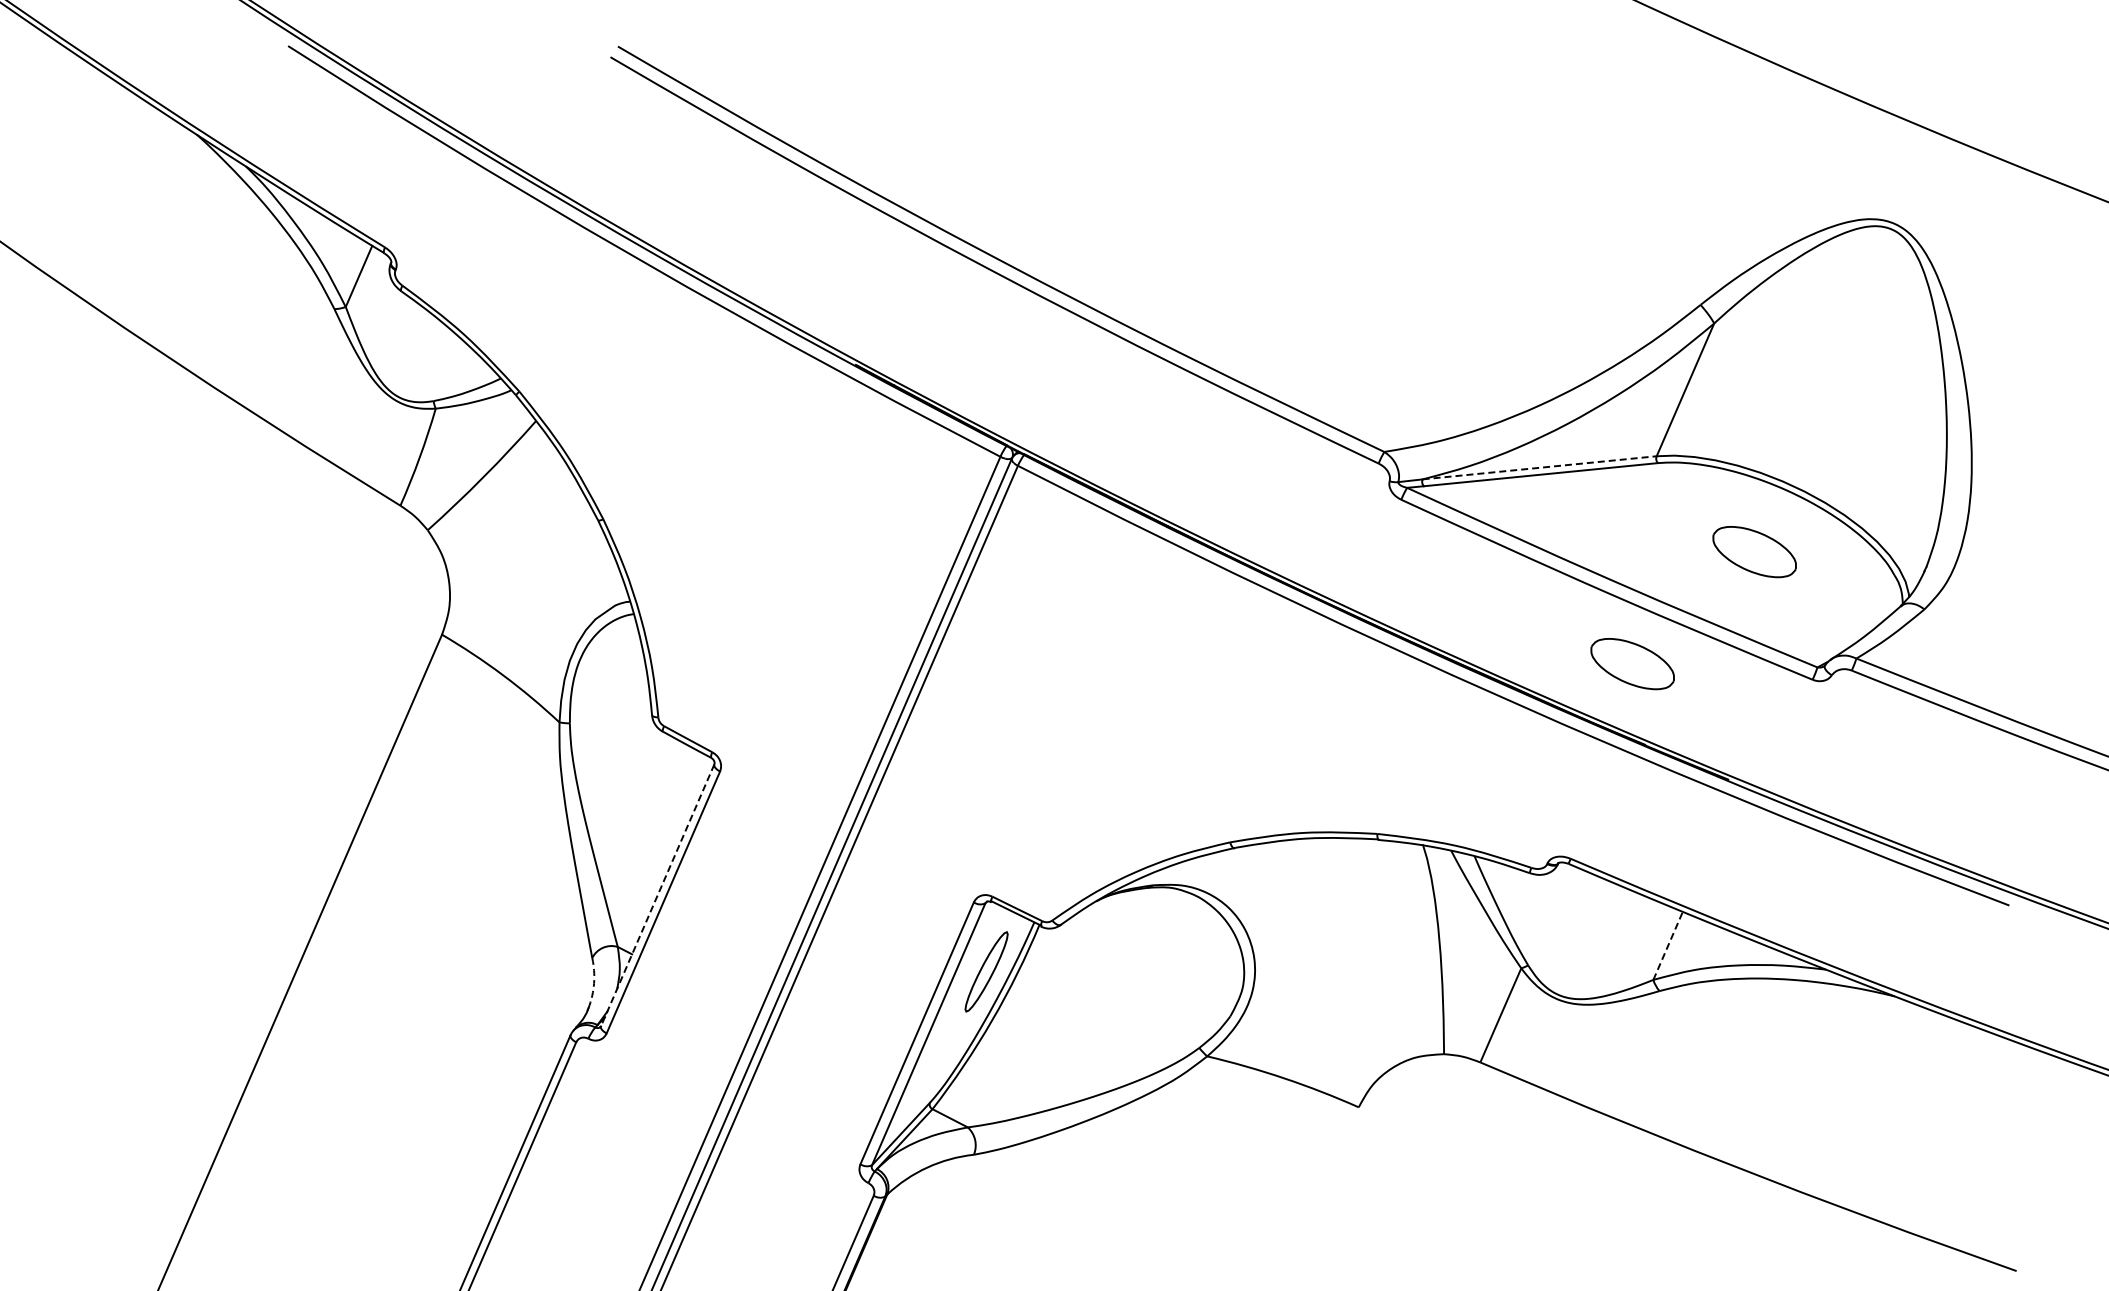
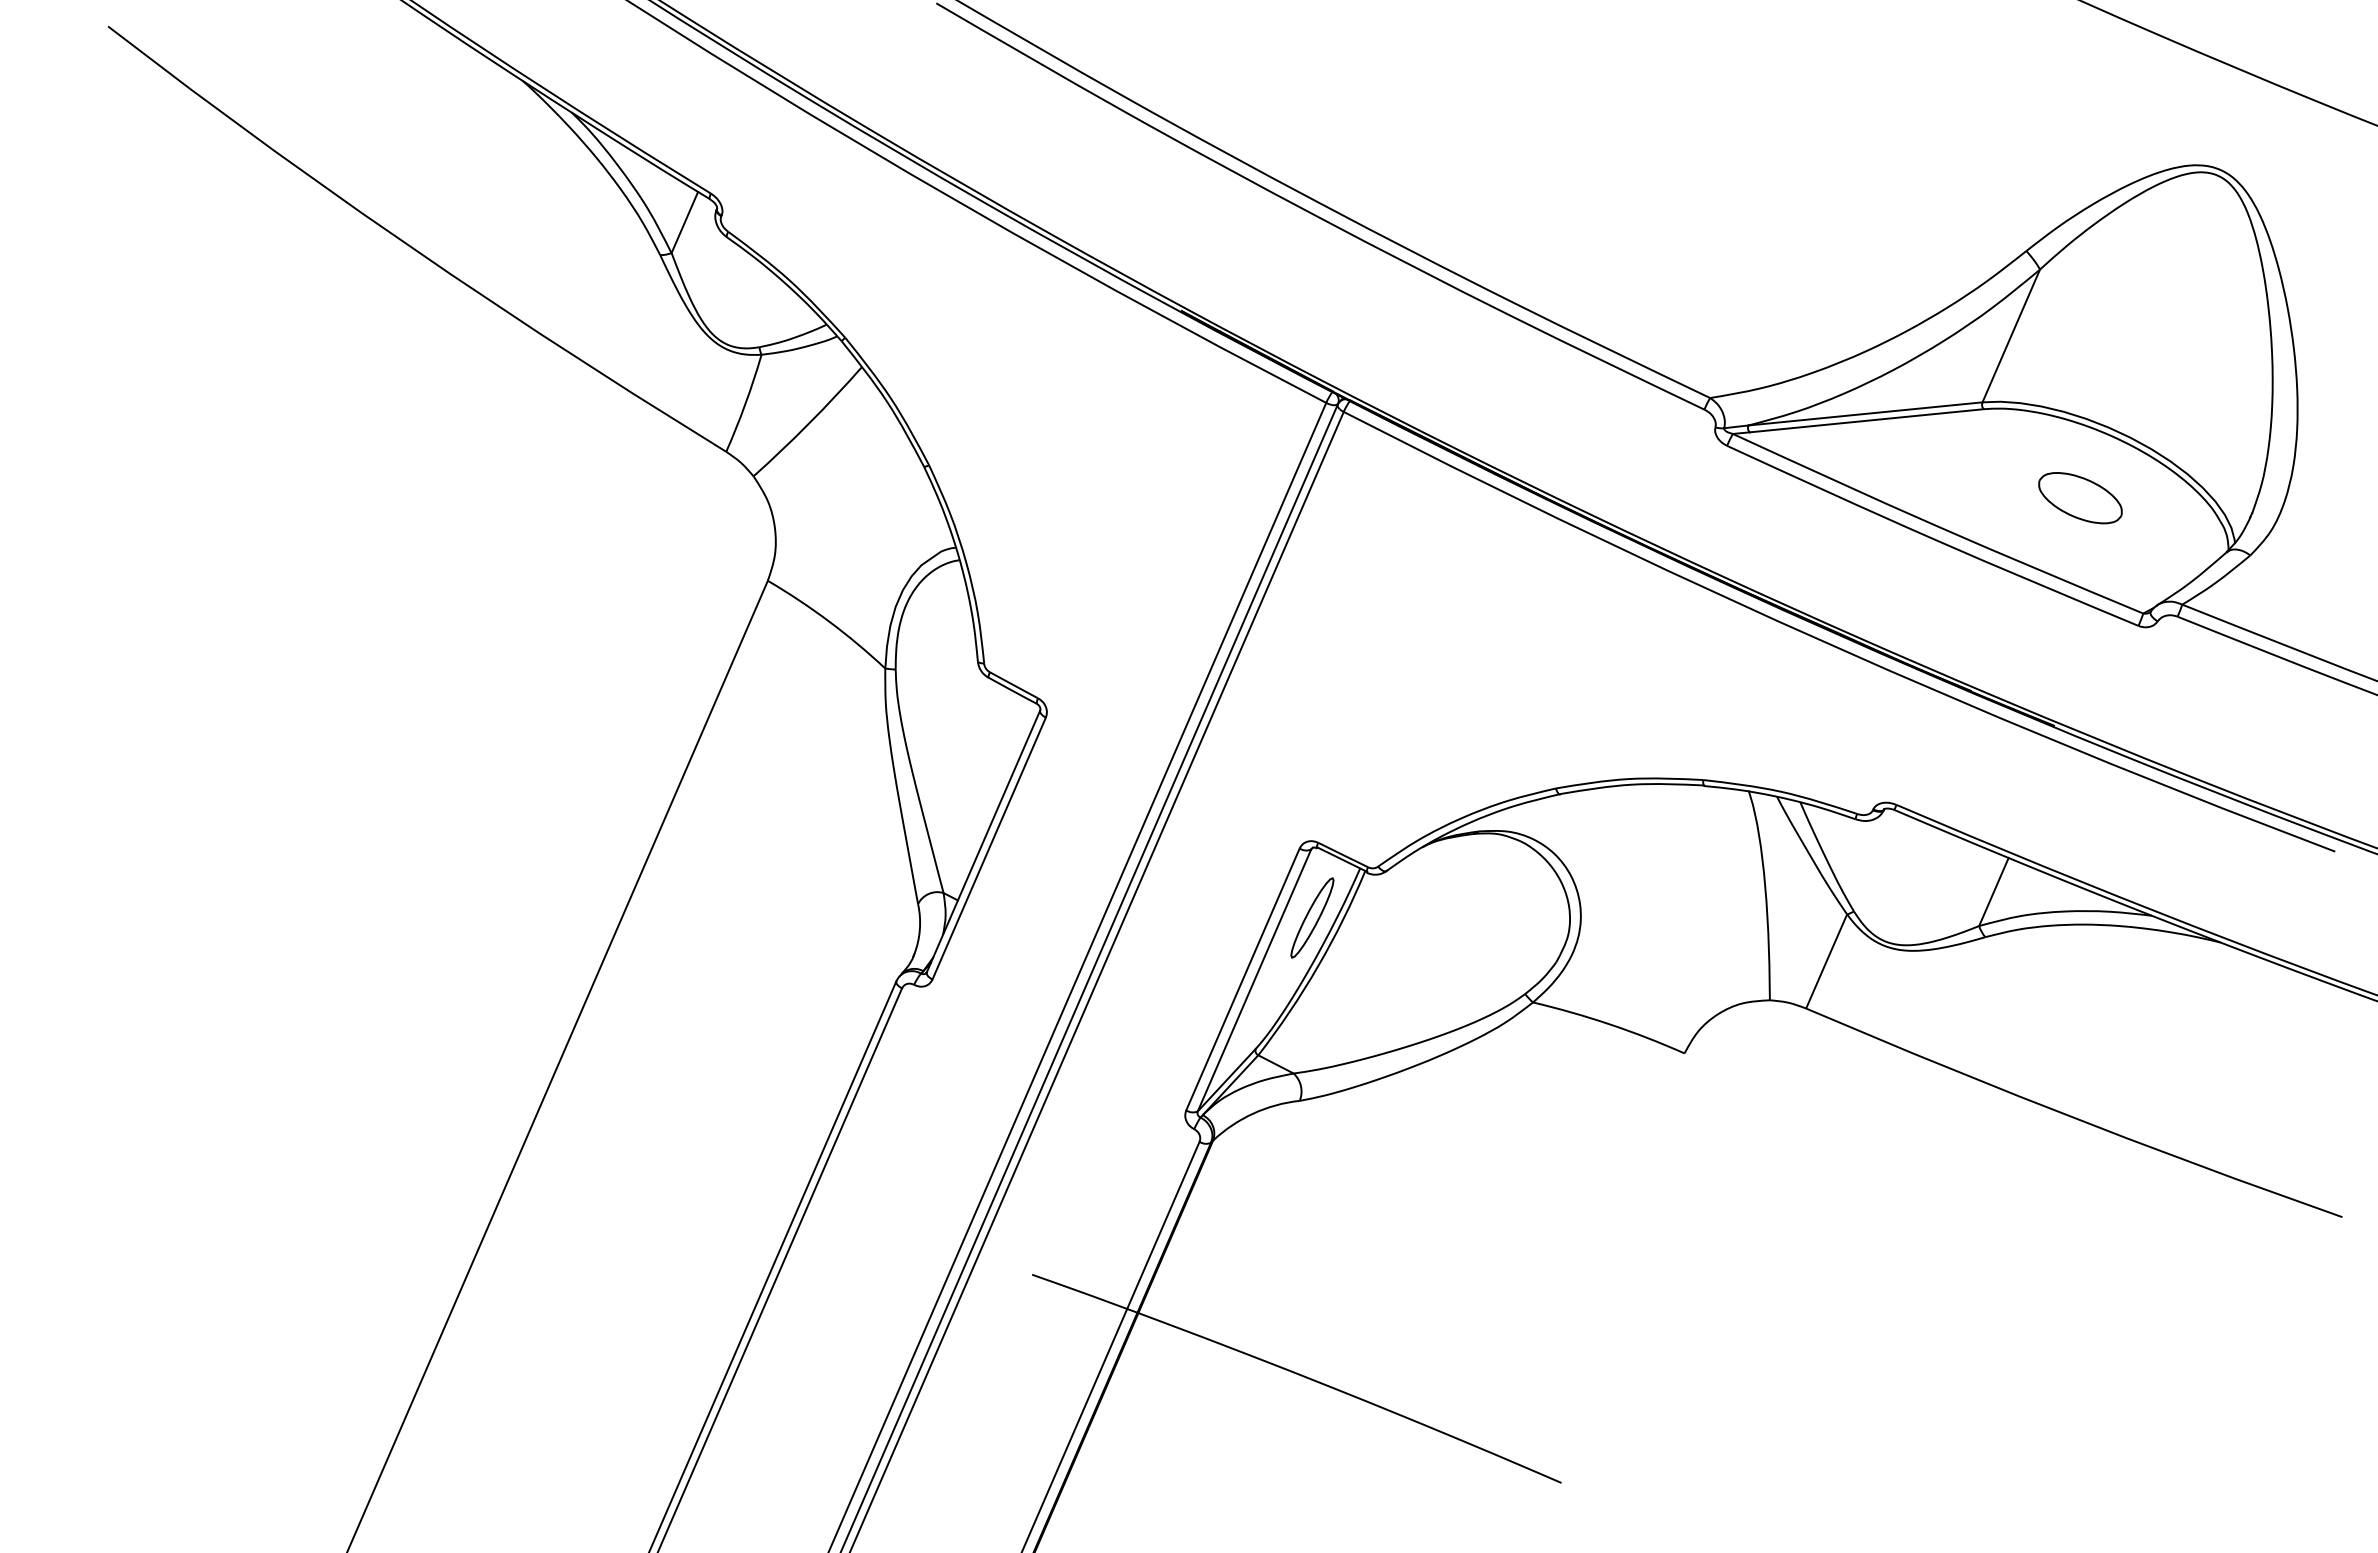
line: (1539, 467) -> (1865, 413), dashed -> solid
part: (1632, 664) -> (1958, 610), removed
line: (657, 895) -> (983, 841), dashed -> solid
line: (1668, 945) -> (1994, 891), dashed -> solid
arc: (593, 983) -> (919, 929), dashed -> solid

